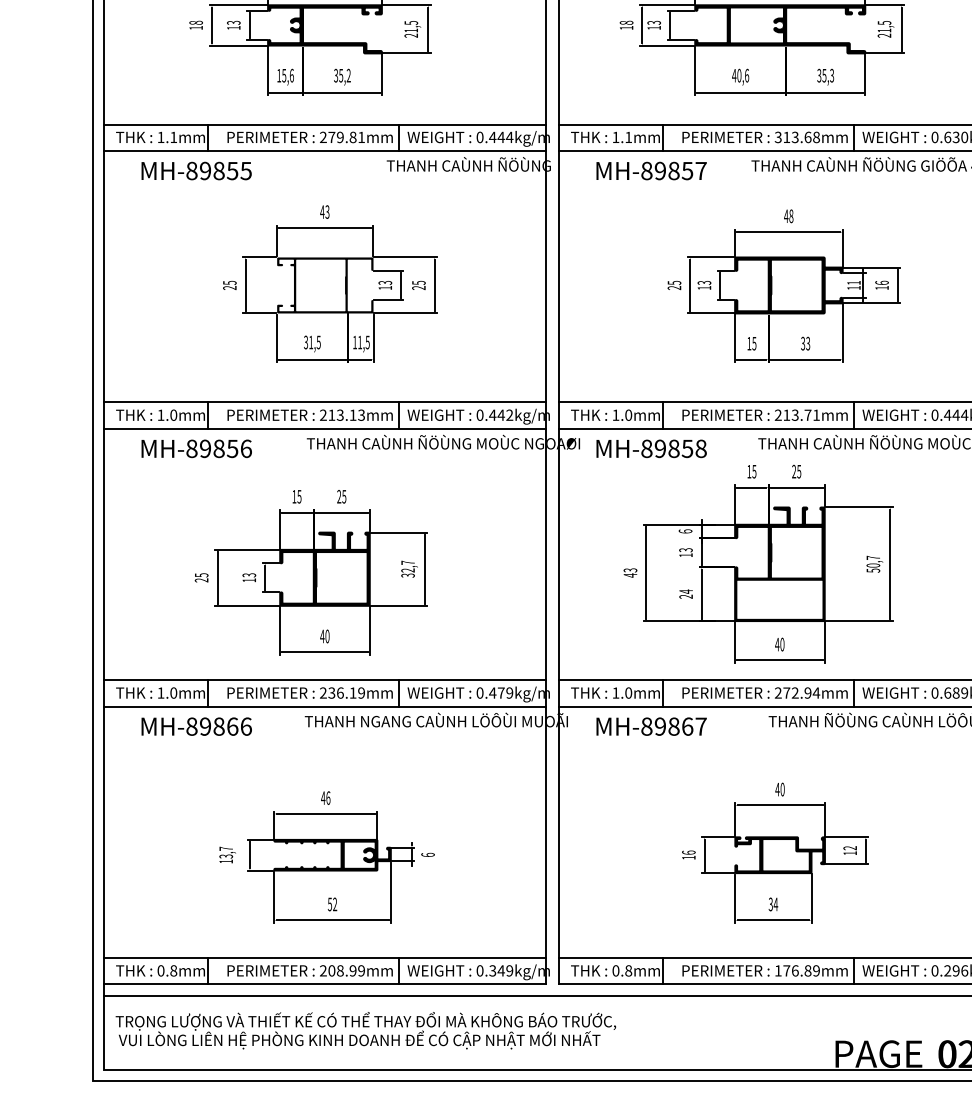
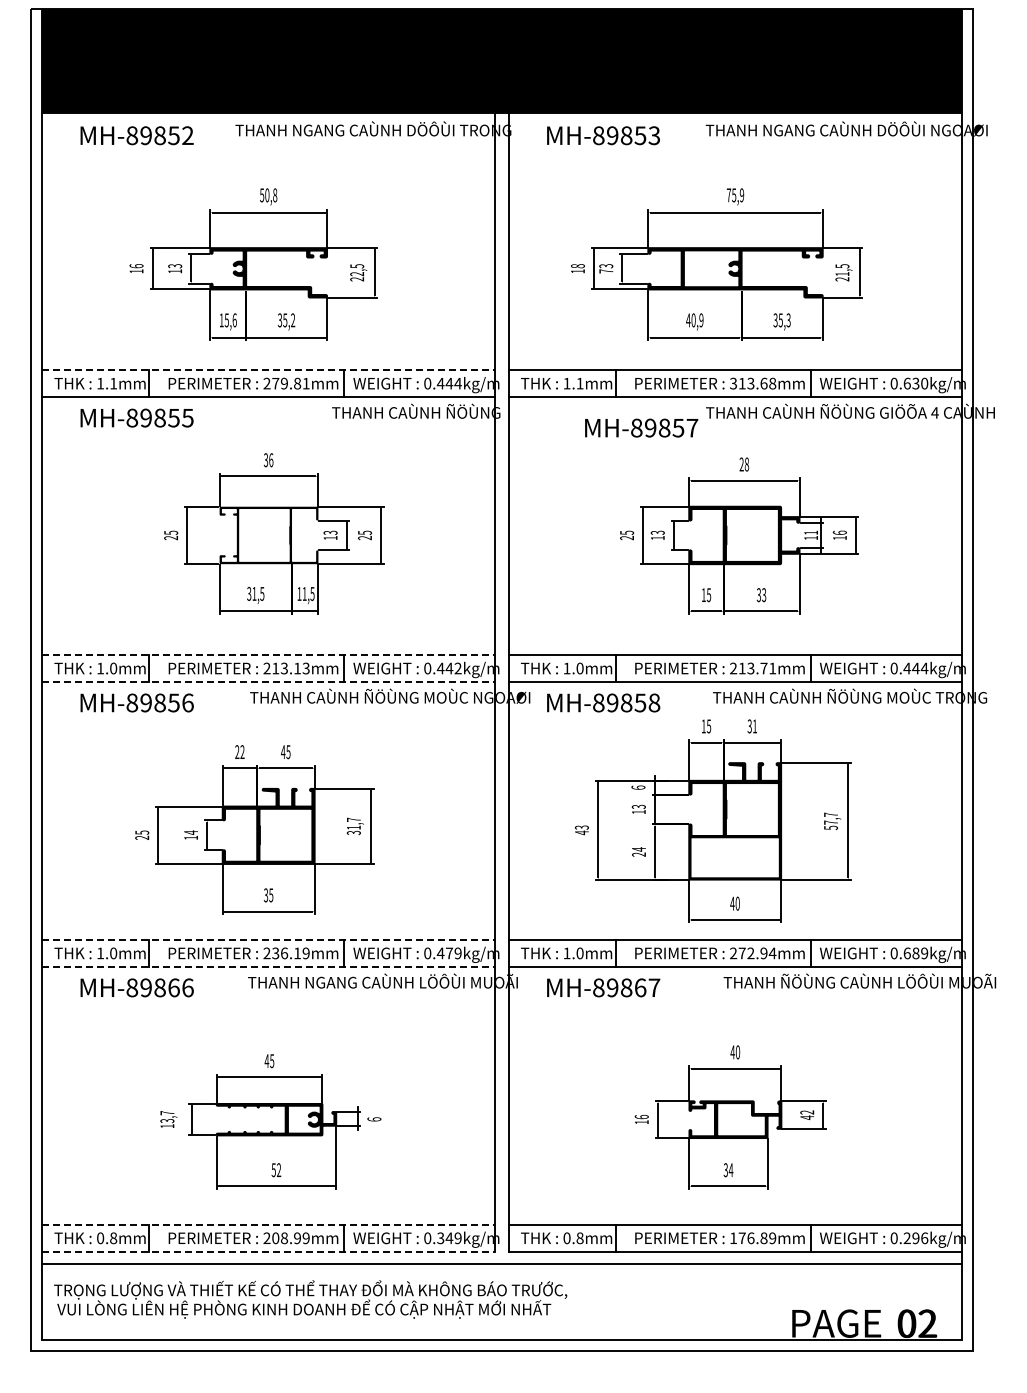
text: (196, 23) -> (136, 266), 18 -> 16
text: (654, 28) -> (606, 271), 13 -> 73
text: (410, 30) -> (356, 274), 21,5 -> 22,5
text: (747, 75) -> (701, 320), 40,6 -> 40,9
line: (325, 124) -> (269, 370), solid -> dashed
text: (651, 170) -> (641, 427), moved
text: (324, 212) -> (268, 460), 43 -> 36
text: (786, 216) -> (741, 464), 48 -> 28
line: (325, 402) -> (269, 655), solid -> dashed
line: (325, 428) -> (269, 682), solid -> dashed
text: (796, 471) -> (752, 726), 25 -> 31
text: (338, 496) -> (282, 751), 25 -> 45
text: (296, 497) -> (239, 752), 15 -> 22
text: (873, 565) -> (831, 822), 50,7 -> 57,7
text: (407, 570) -> (353, 827), 32,7 -> 31,7
text: (249, 575) -> (191, 832), 13 -> 14
text: (324, 636) -> (268, 895), 40 -> 35
line: (325, 680) -> (269, 940), solid -> dashed
line: (325, 706) -> (269, 967), solid -> dashed
text: (328, 798) -> (272, 1061), 46 -> 45
text: (850, 853) -> (807, 1117), 12 -> 42
line: (325, 958) -> (269, 1225), solid -> dashed
line: (325, 984) -> (269, 1252), solid -> dashed

